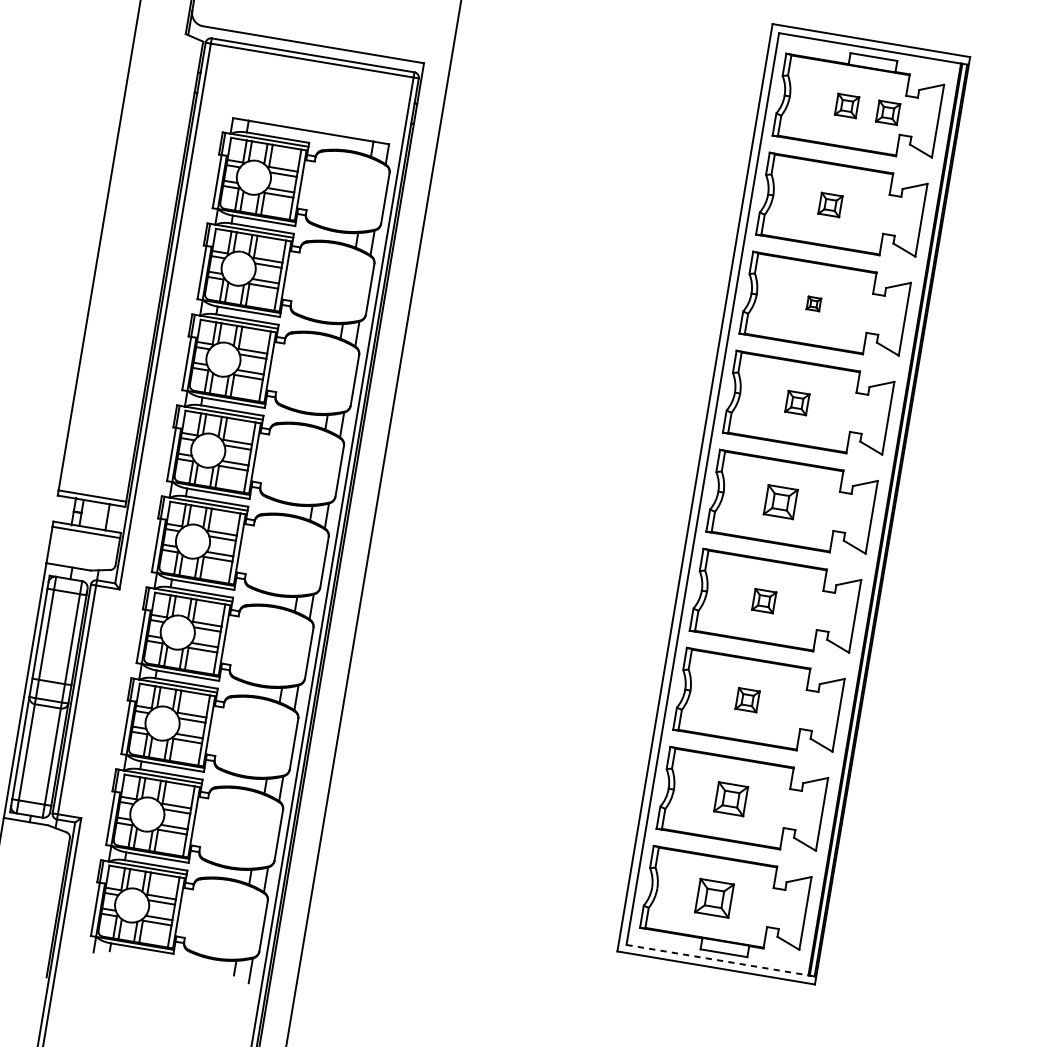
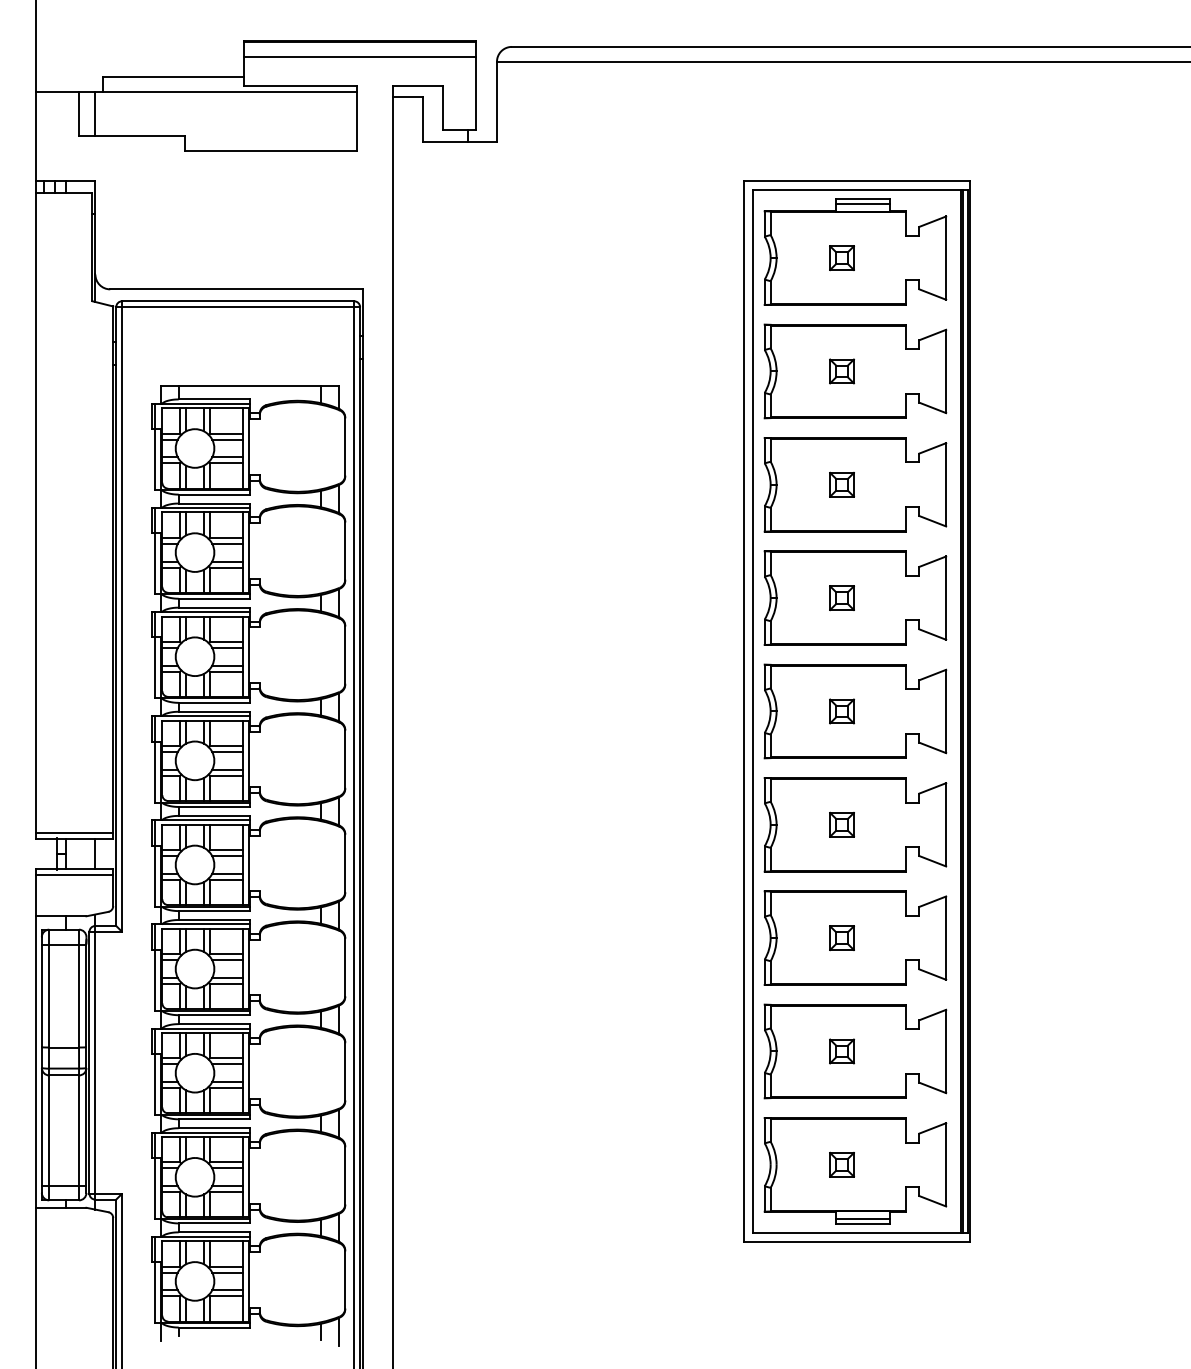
line: (872, 62) -> (862, 204), added
part: (887, 113) -> (888, 258), removed
part: (813, 303) -> (841, 484), size x1.67
part: (780, 502) -> (841, 711), size x0.71
part: (730, 799) -> (841, 1051), size x0.71
part: (714, 897) -> (841, 1164), size x0.62
line: (724, 948) -> (862, 1218), added
line: (717, 960) -> (857, 1233), dashed -> solid

